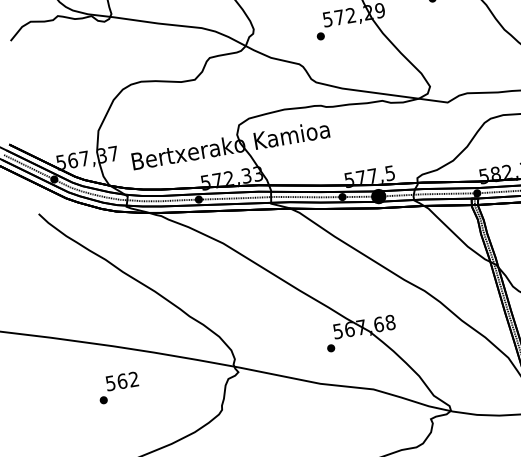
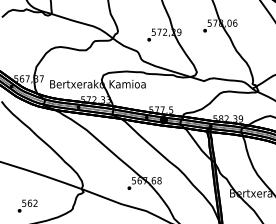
text: (118, 386) -> (27, 205), moved

